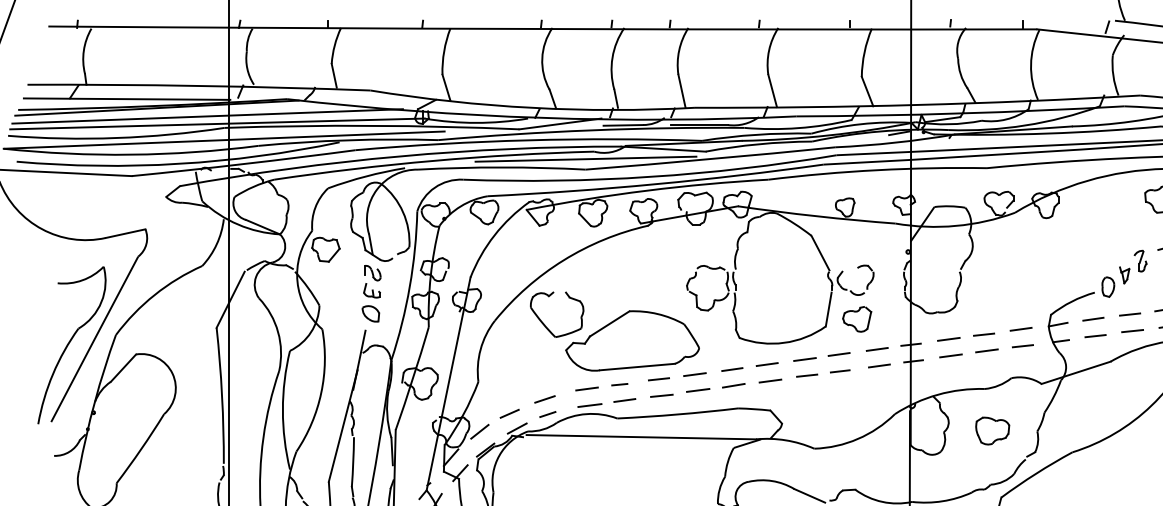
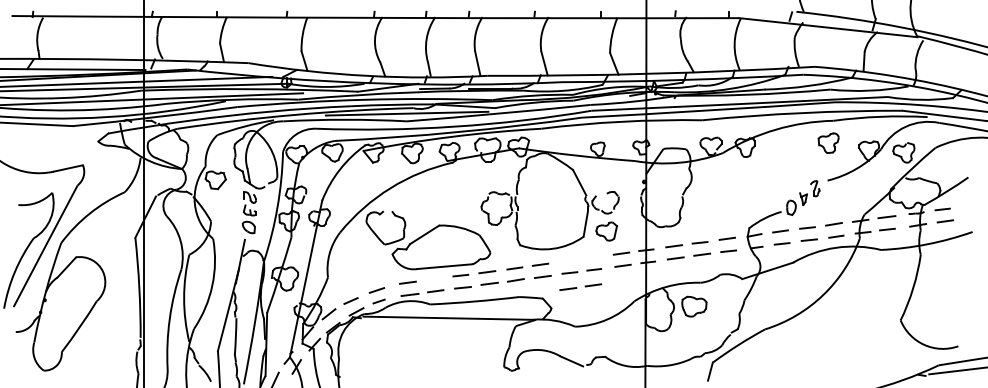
line: (817, 357) -> (577, 287), moved
line: (619, 384) -> (431, 279), removed
part: (992, 430) -> (694, 306), moved

